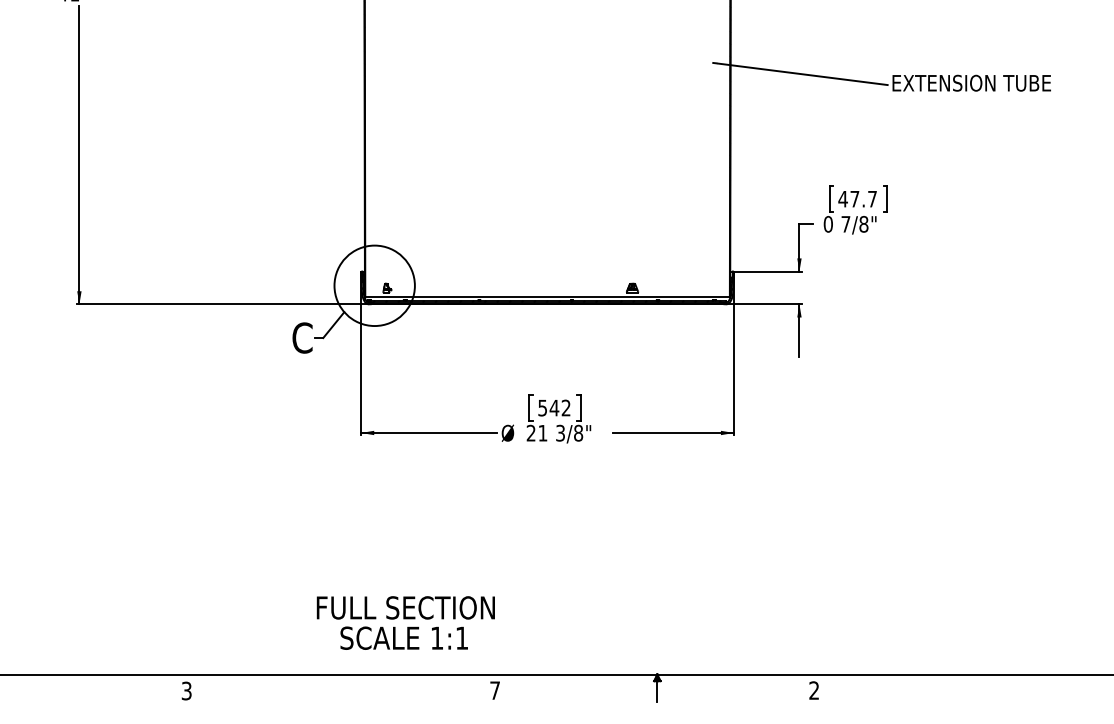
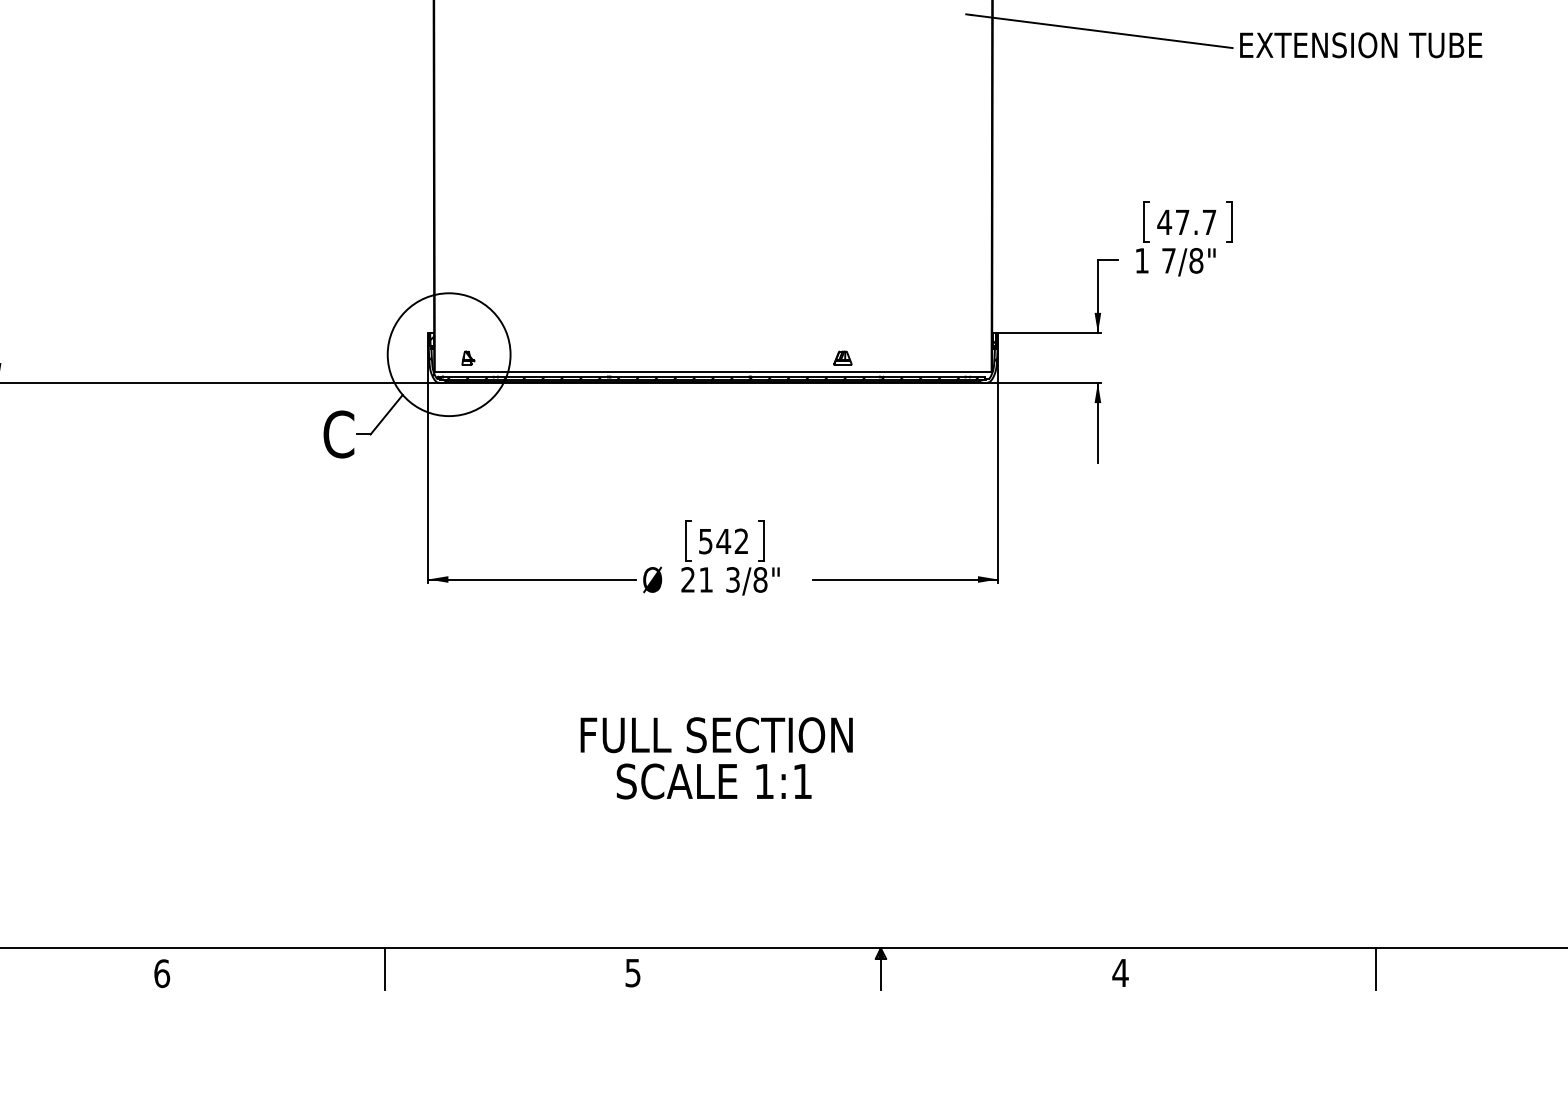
text: (827, 224) -> (1140, 261), 0 -> 1
text: (405, 622) -> (716, 757), moved
line: (332, 688) -> (384, 969), added
line: (981, 688) -> (1375, 969), added
text: (186, 690) -> (161, 972), 3 -> 6
text: (494, 690) -> (632, 972), 7 -> 5
text: (813, 690) -> (1119, 972), 2 -> 4

